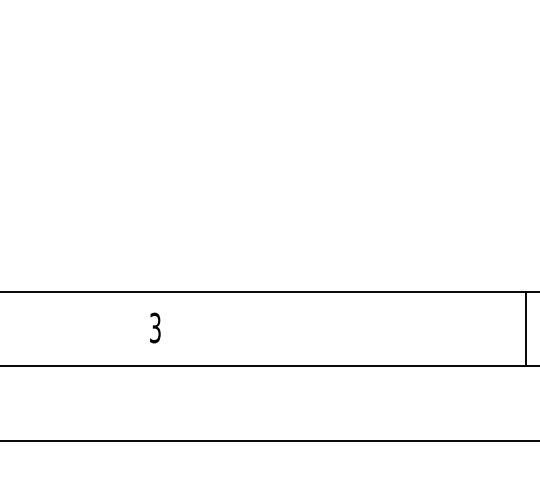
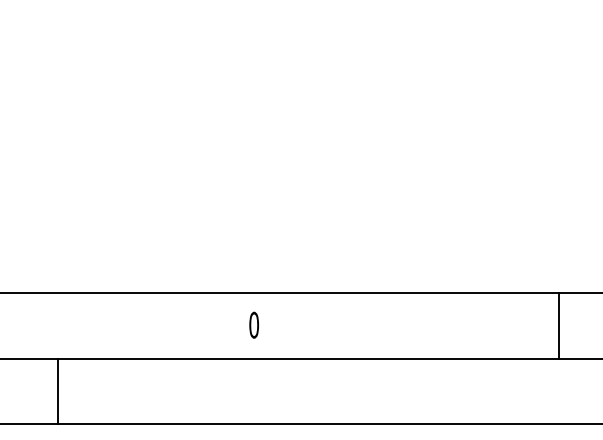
text: (155, 327) -> (254, 324), 3 -> 0
line: (526, 328) -> (559, 325), moved

